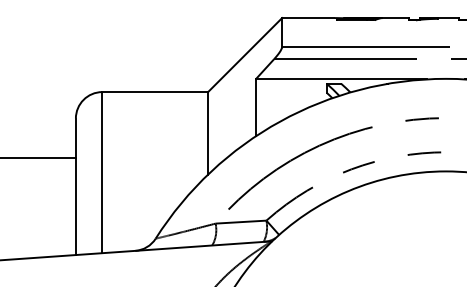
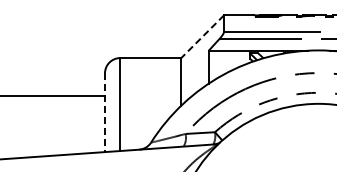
line: (244, 56) -> (202, 37), solid -> dashed
line: (76, 188) -> (105, 113), solid -> dashed

